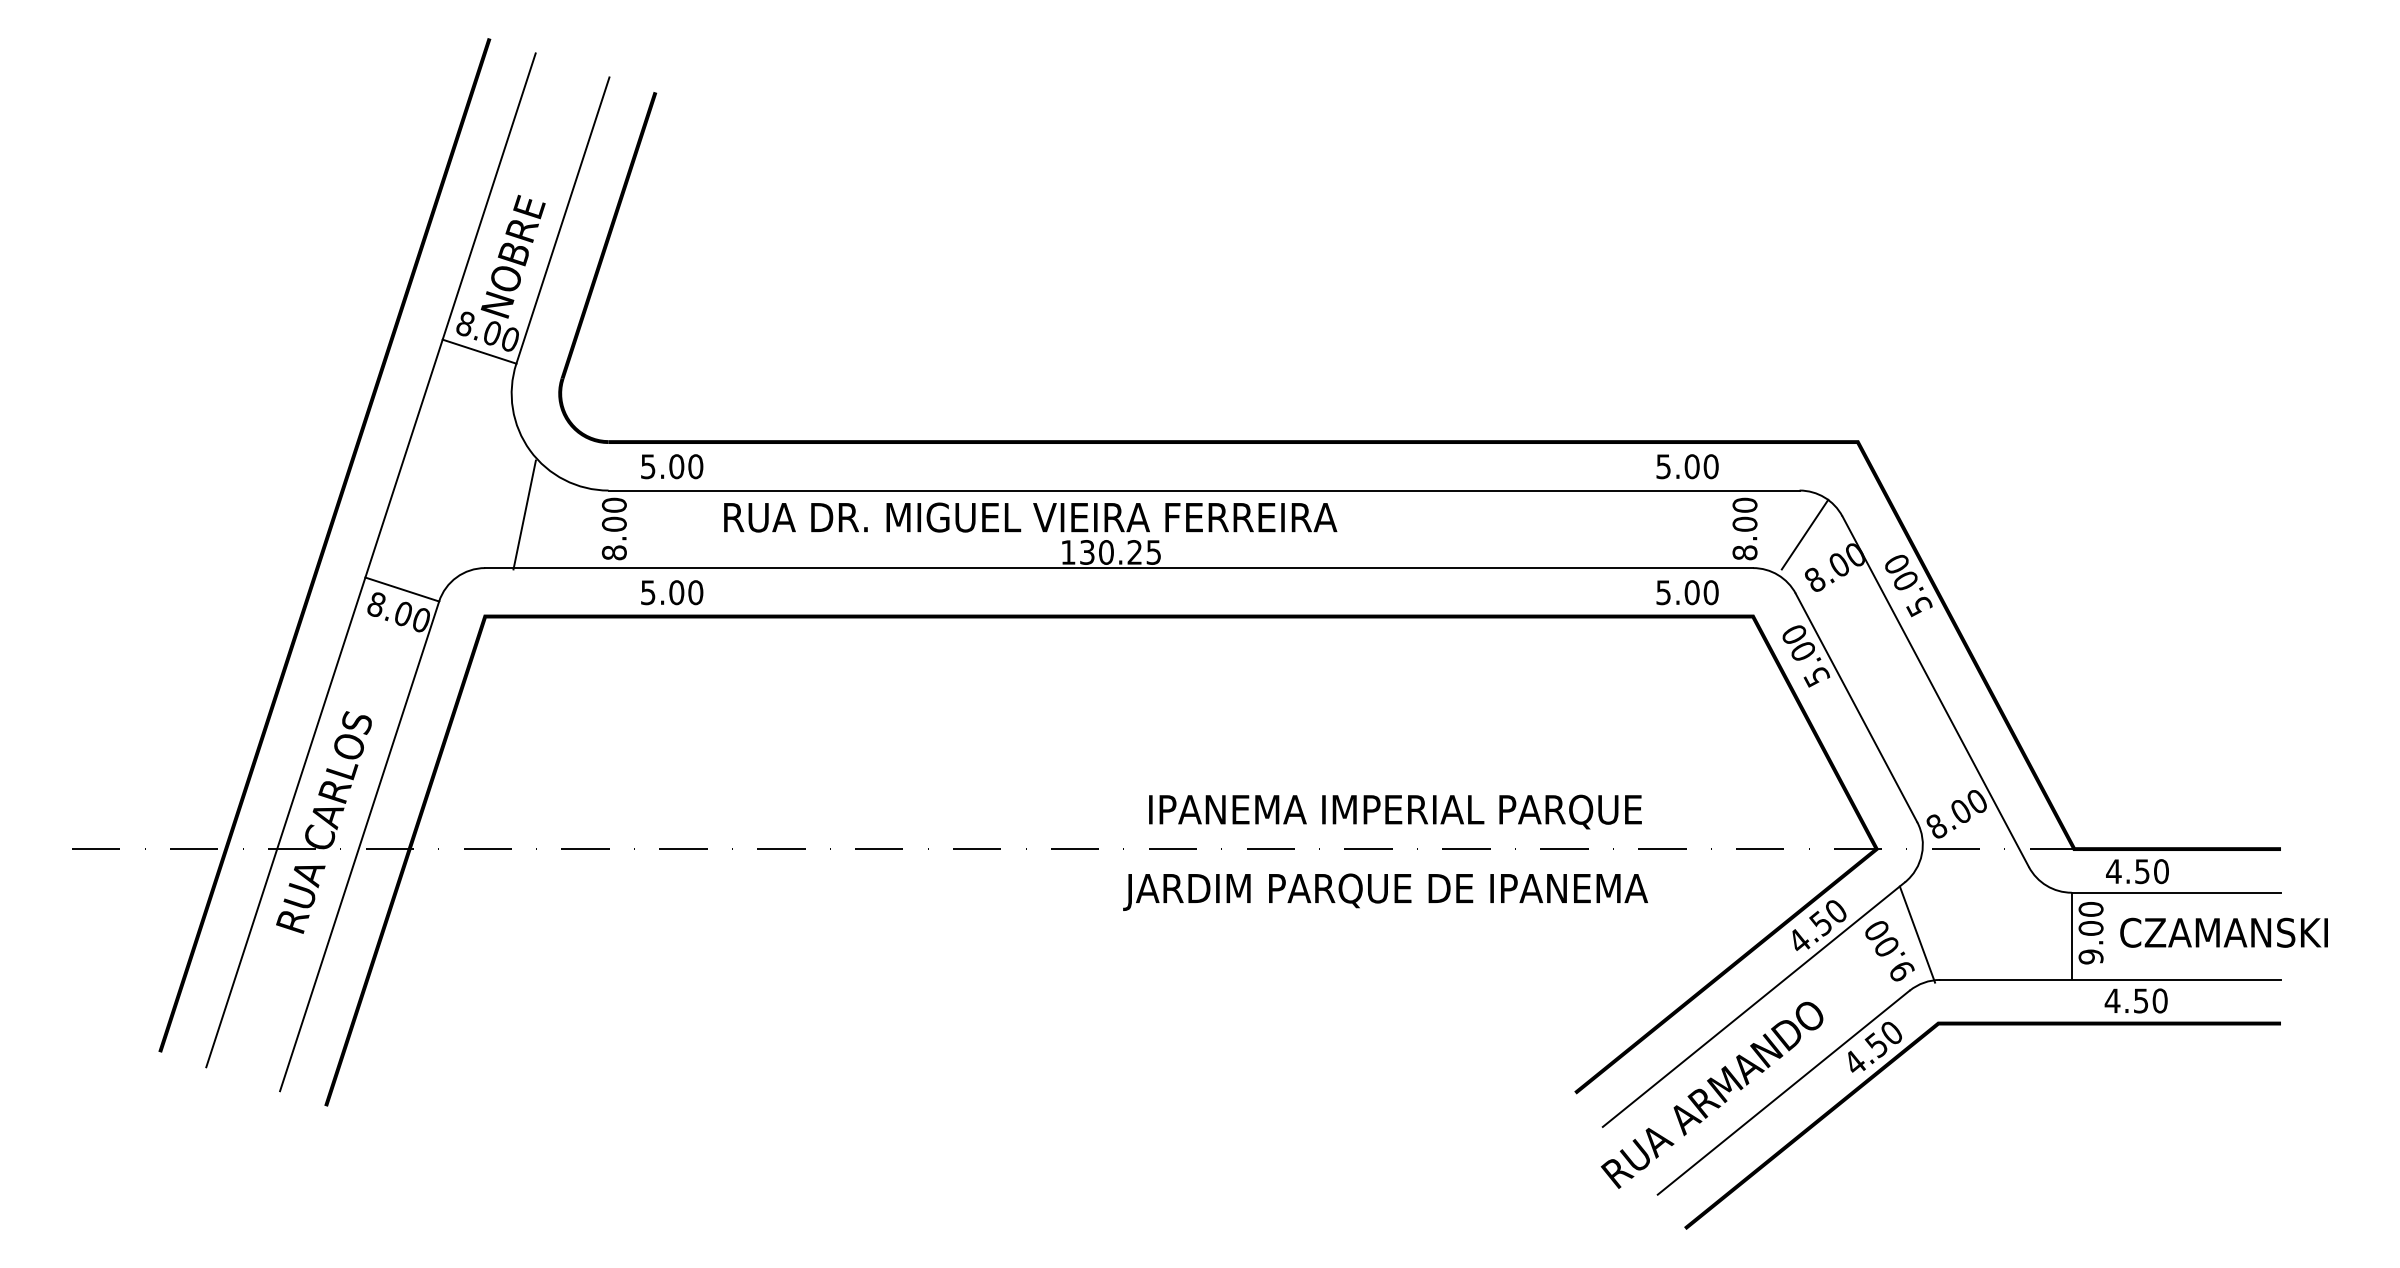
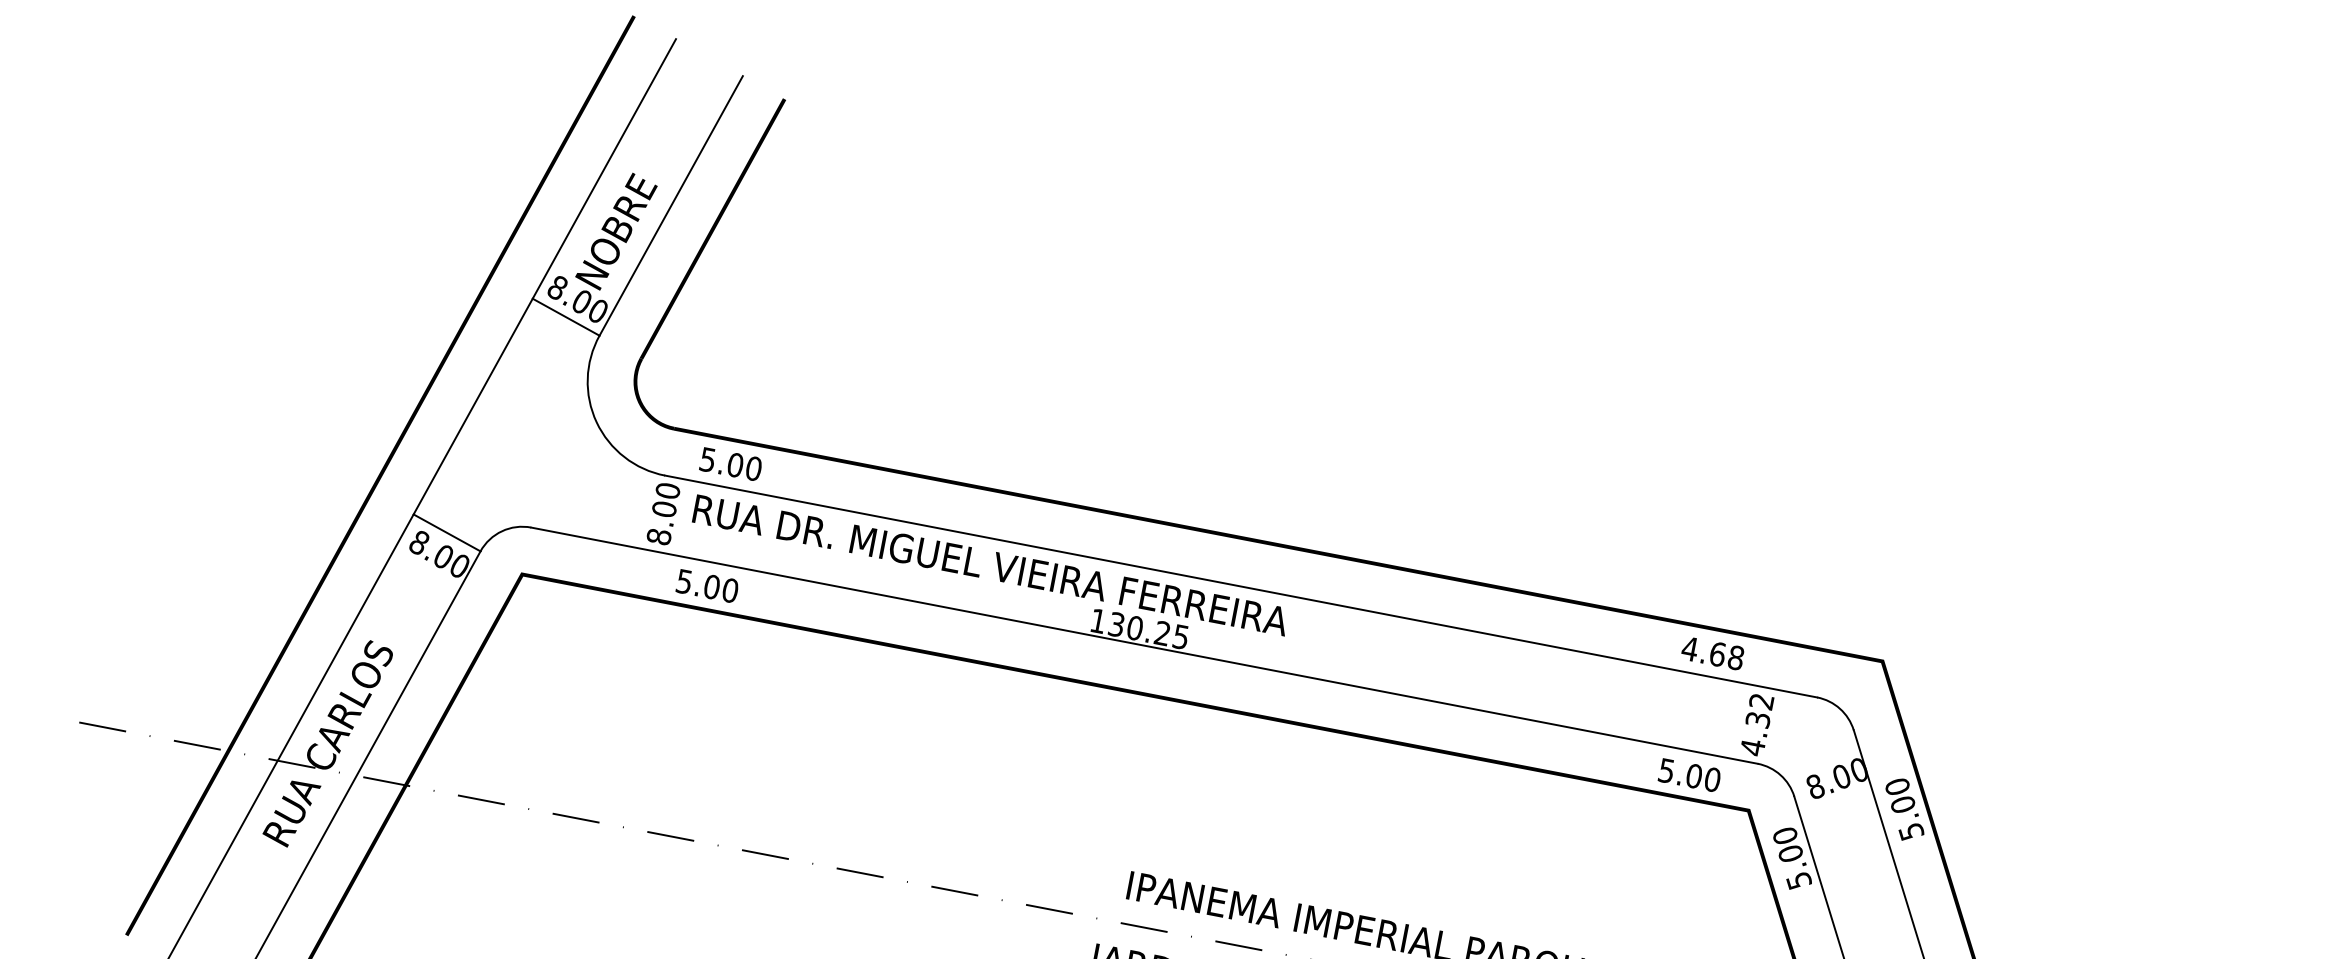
text: (1686, 466) -> (1712, 653), 5.00 -> 4.68
line: (524, 514) -> (579, 483), removed
text: (1030, 517) -> (990, 565), moved
text: (1744, 528) -> (1756, 723), 8.00 -> 4.32
line: (1804, 534) -> (1813, 740), removed

